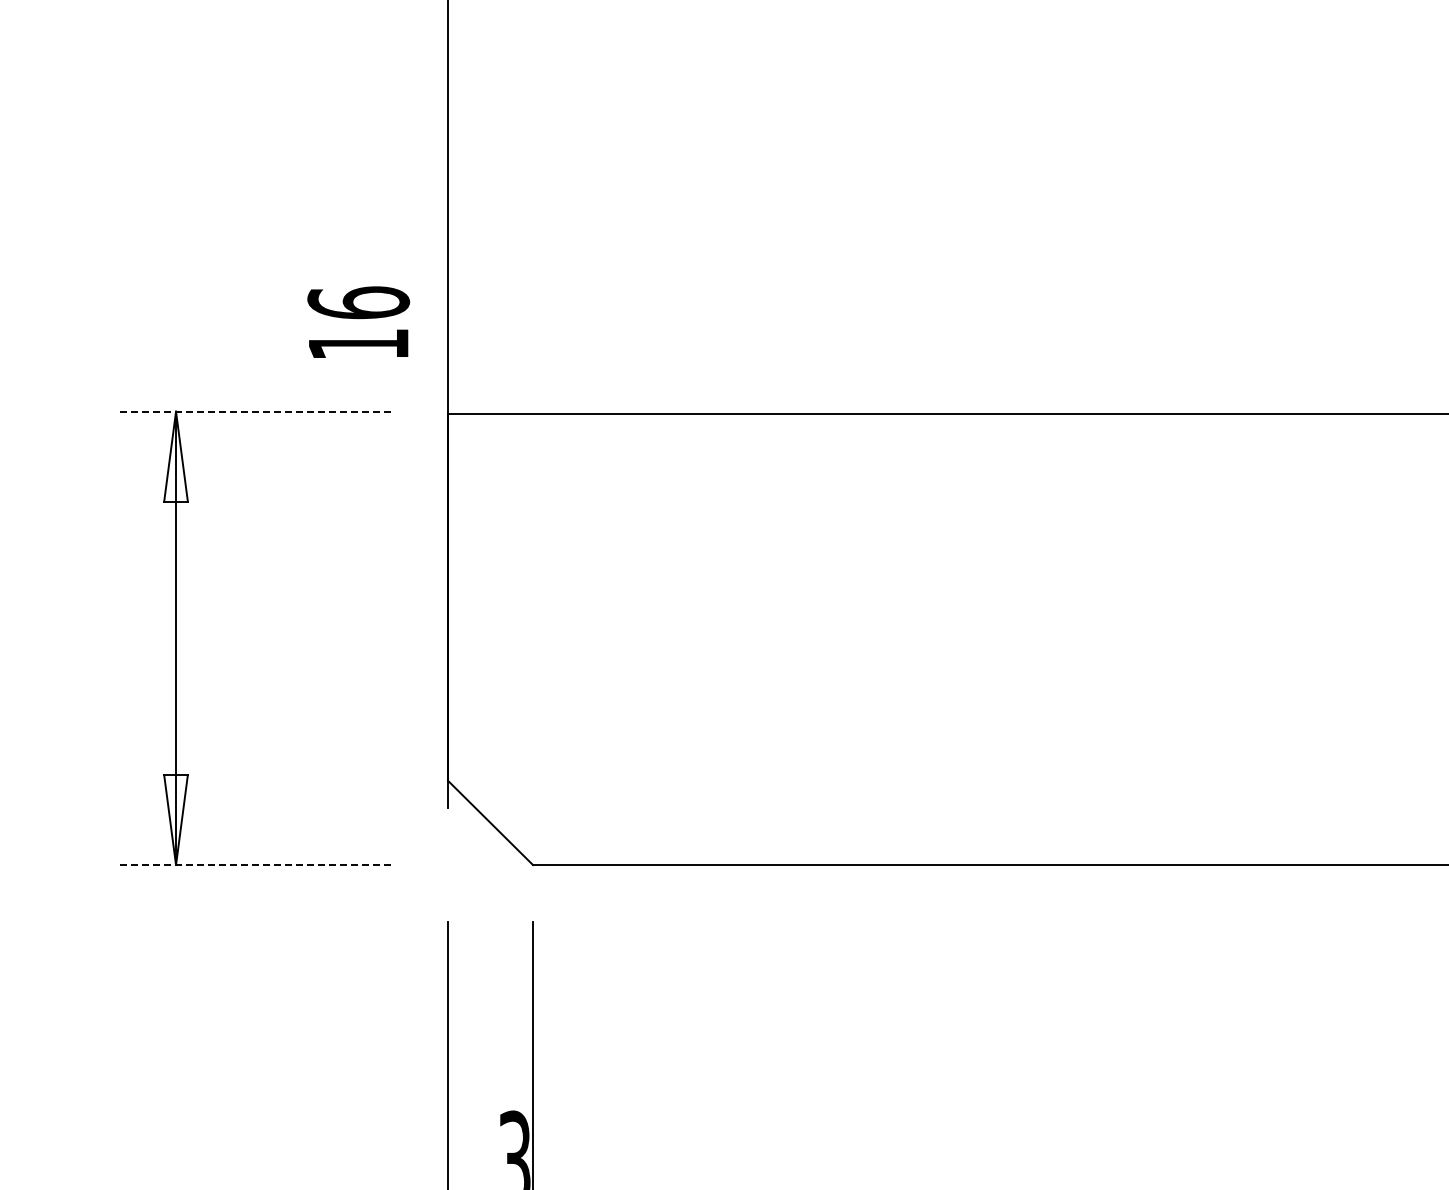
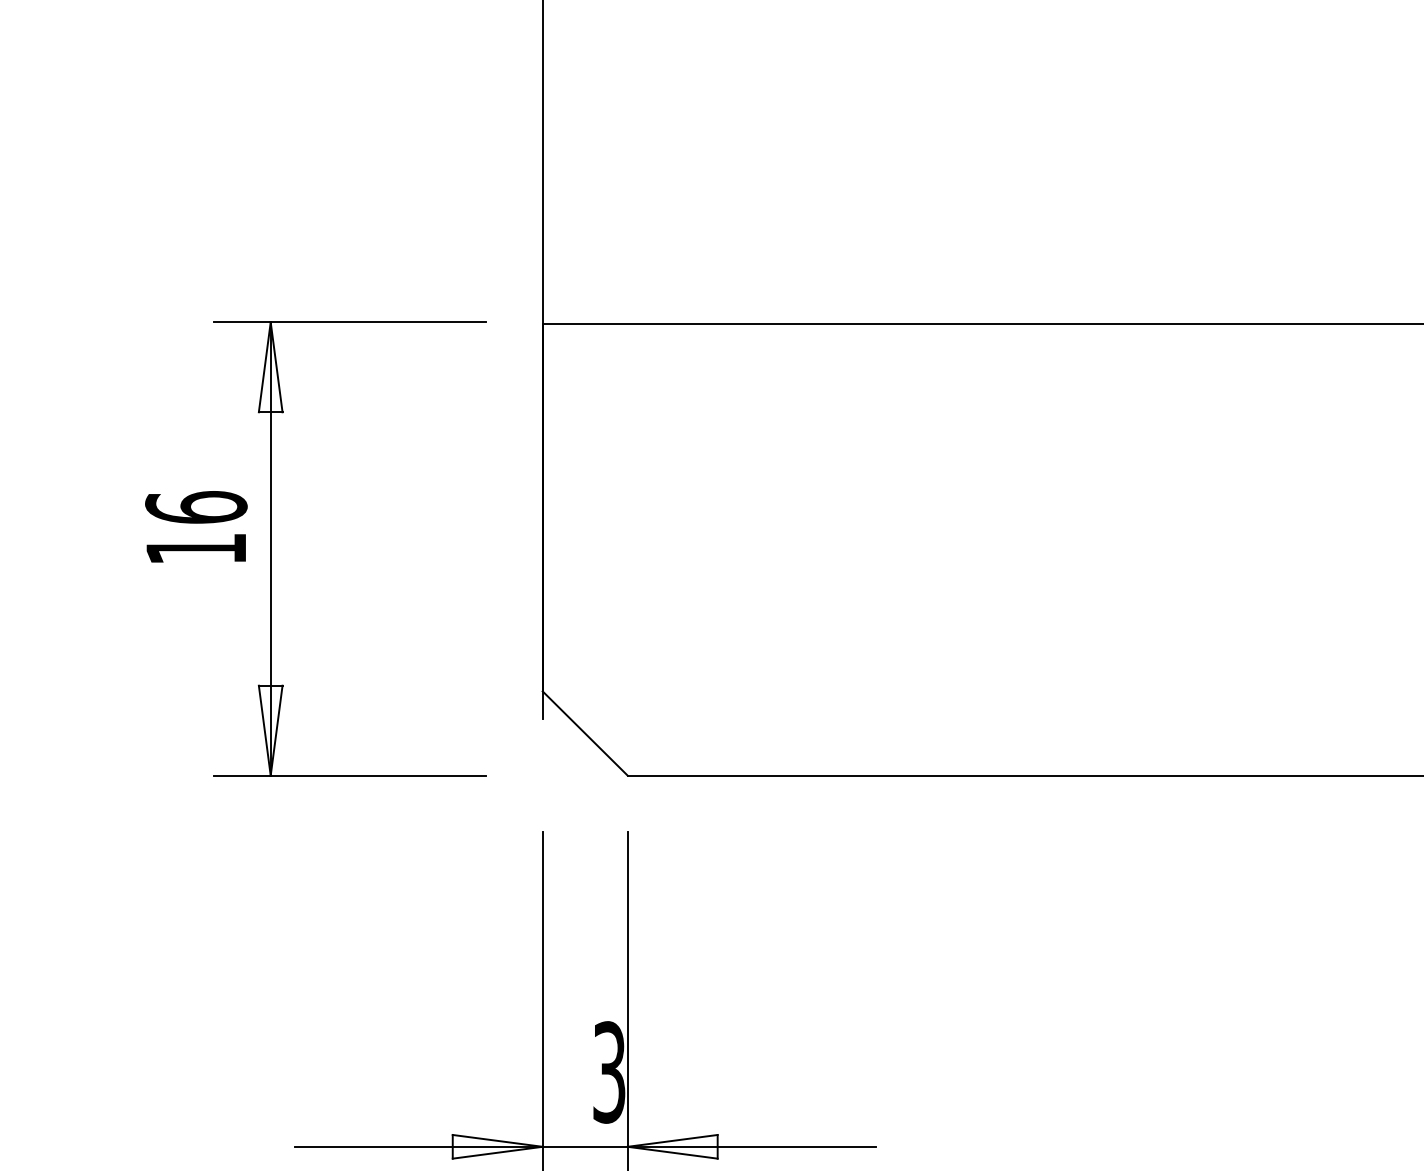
text: (358, 321) -> (196, 526), moved
line: (255, 411) -> (350, 322), dashed -> solid
line: (255, 865) -> (350, 776), dashed -> solid

